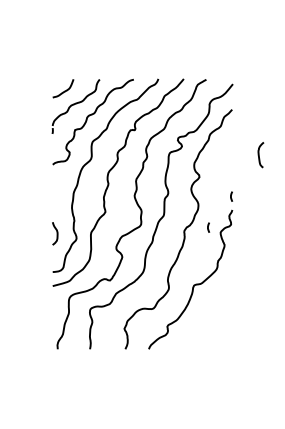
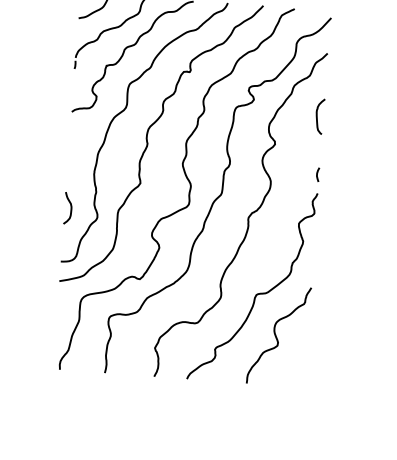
curve: (259, 155) -> (317, 117), moved
curve: (208, 227) -> (282, 215), removed
curve: (210, 313) -> (276, 335), added

